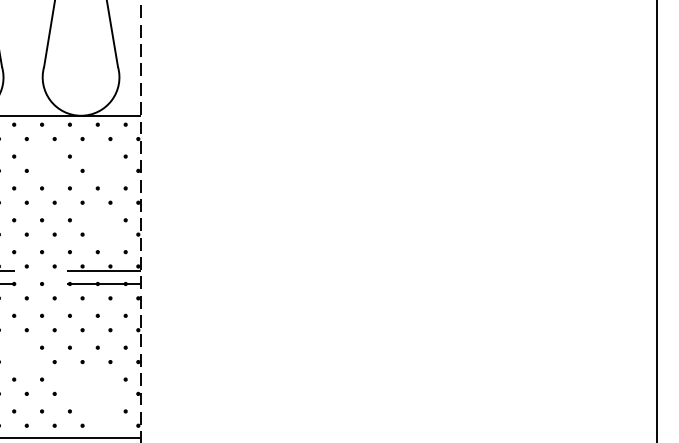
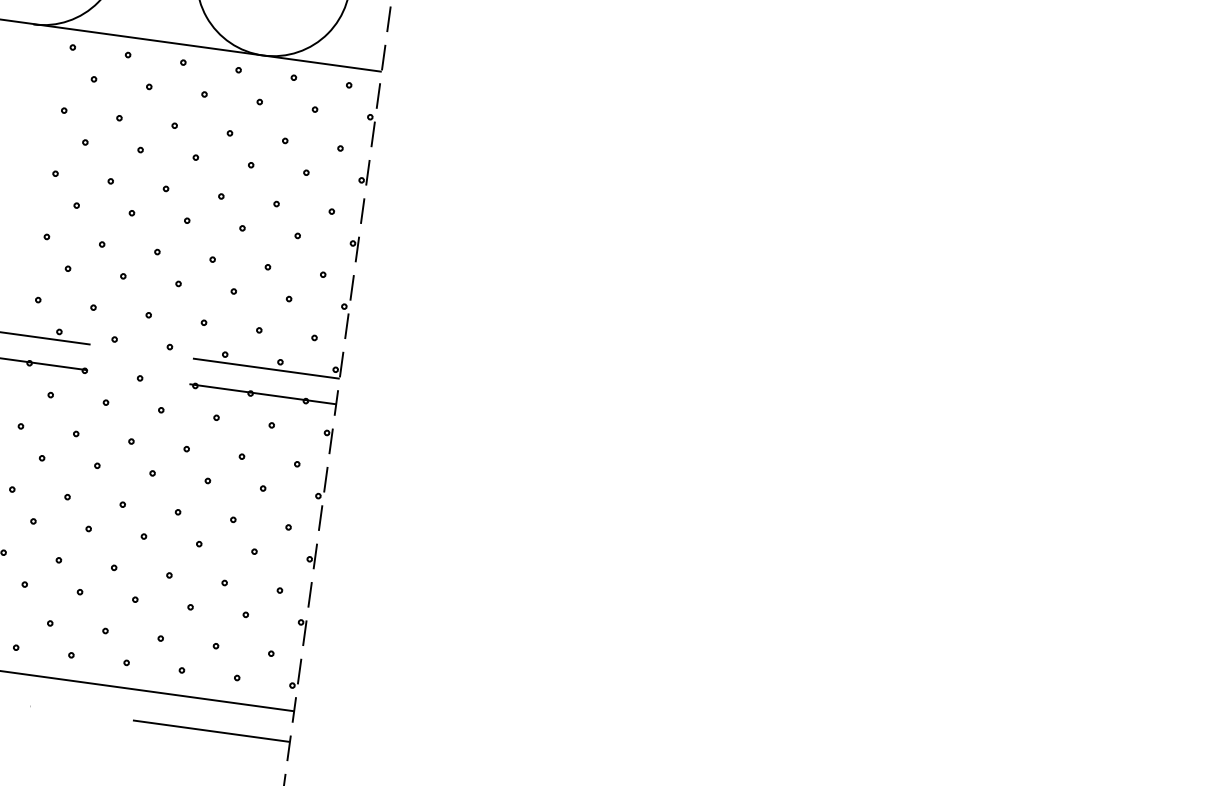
part: (43, 158) -> (177, 129), added
part: (98, 158) -> (286, 144), added
part: (98, 222) -> (268, 271), added
part: (15, 349) -> (69, 501), added
part: (70, 381) -> (169, 579), added
part: (98, 381) -> (225, 586), added
part: (98, 413) -> (216, 650), added

